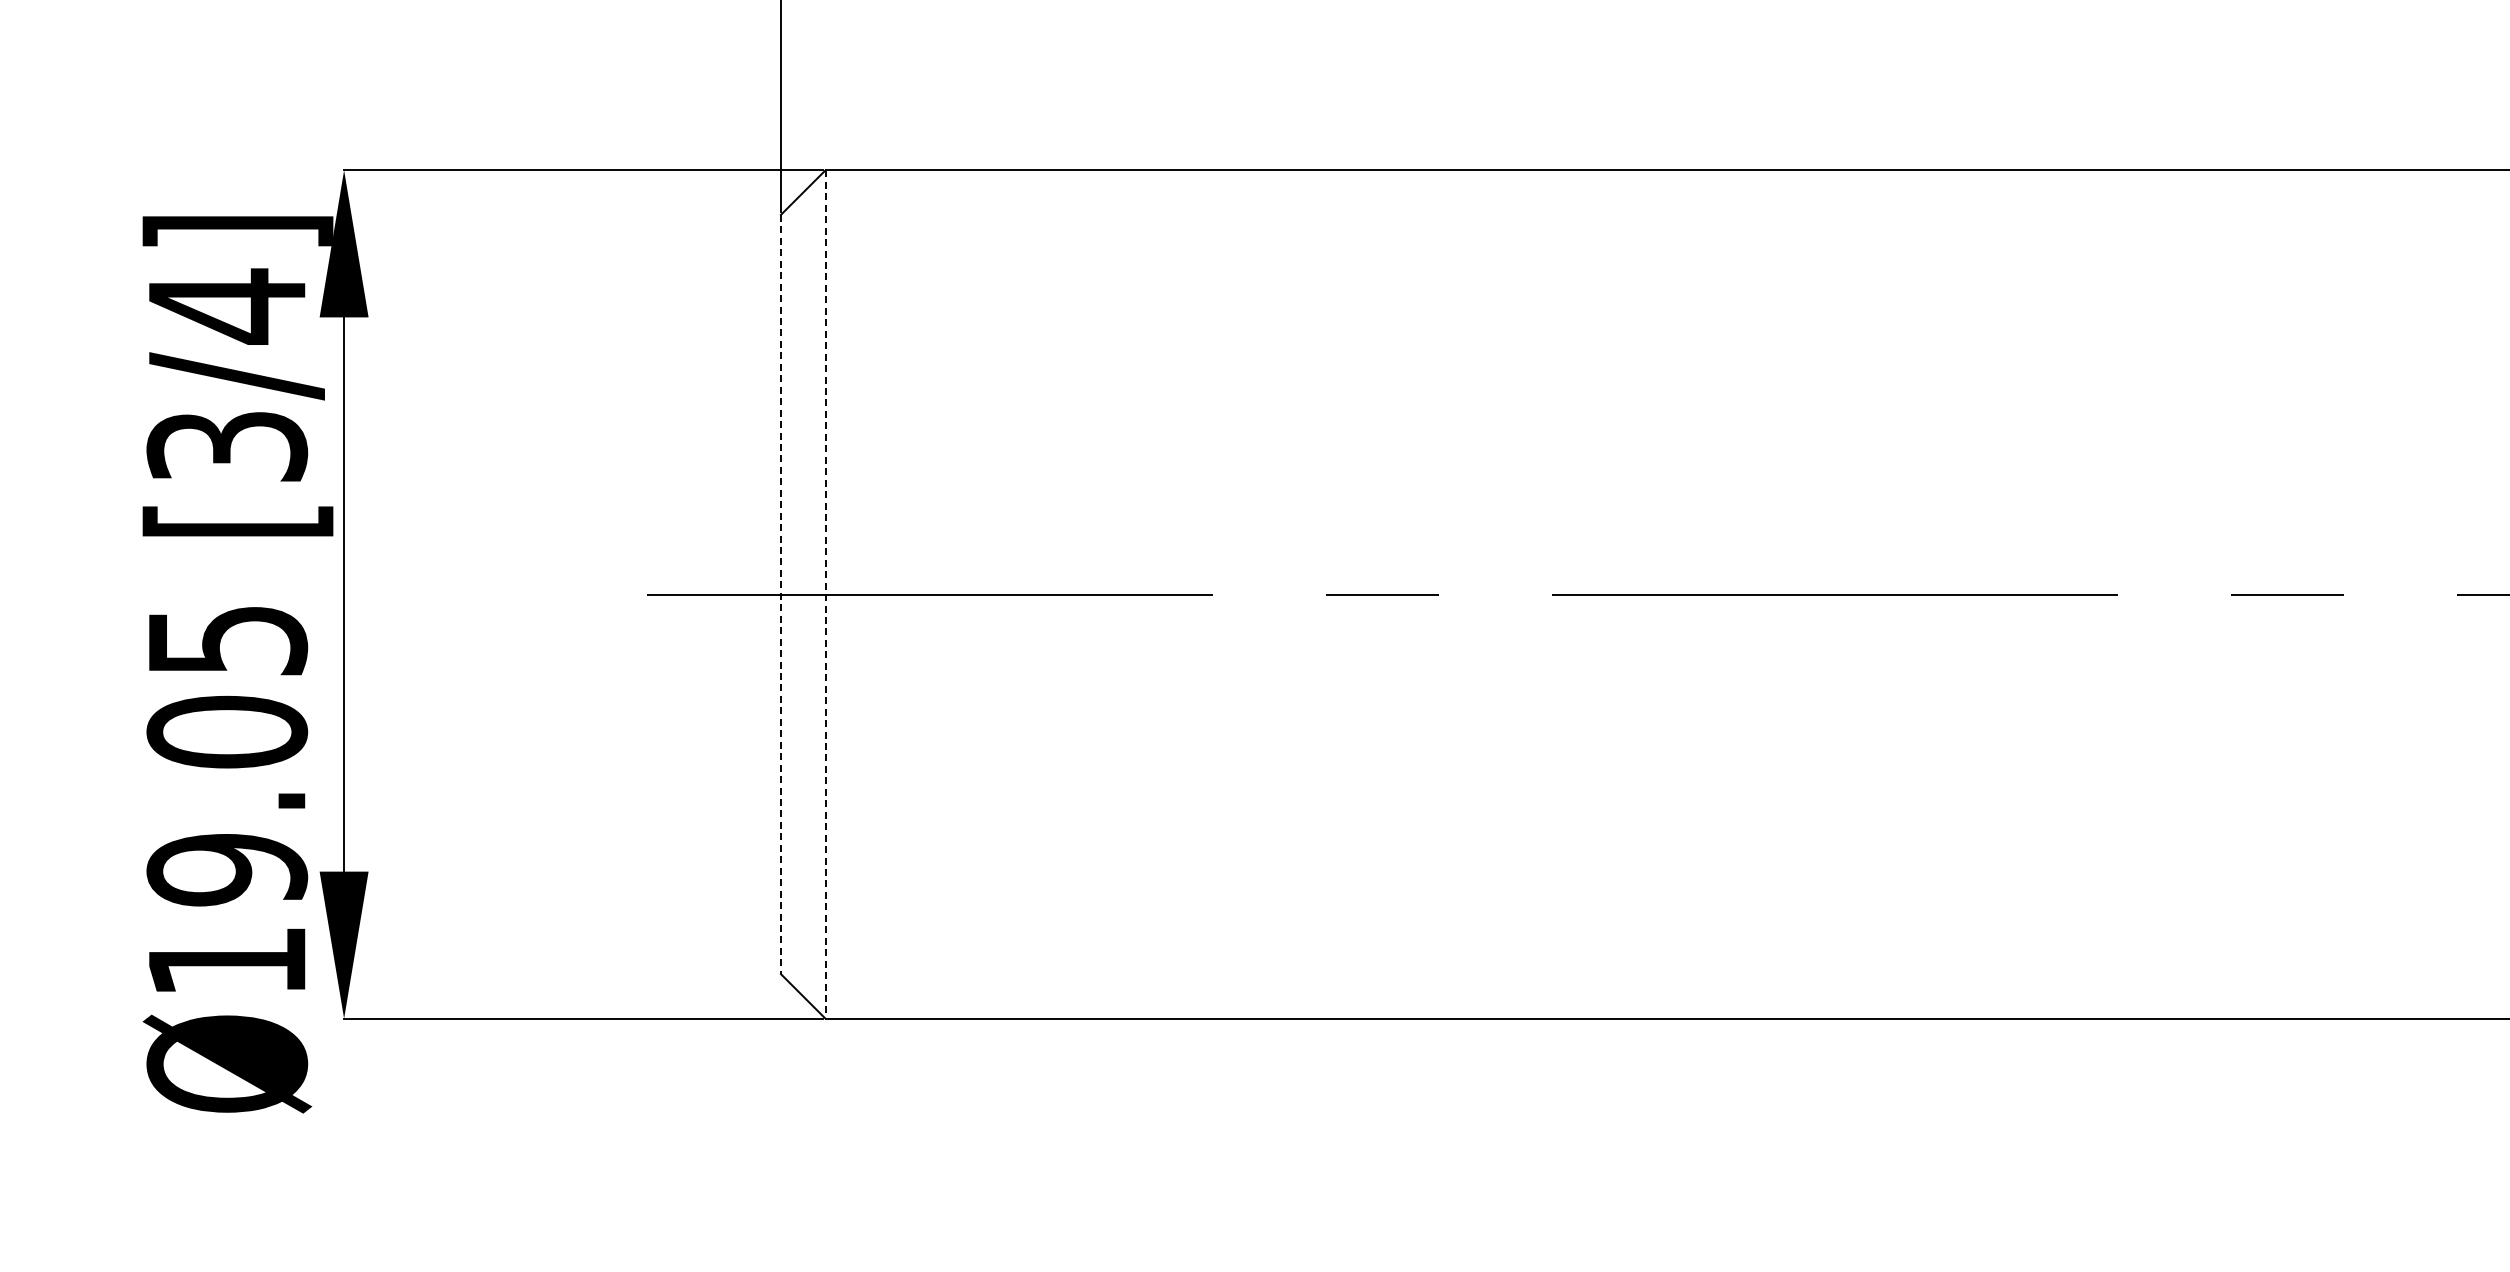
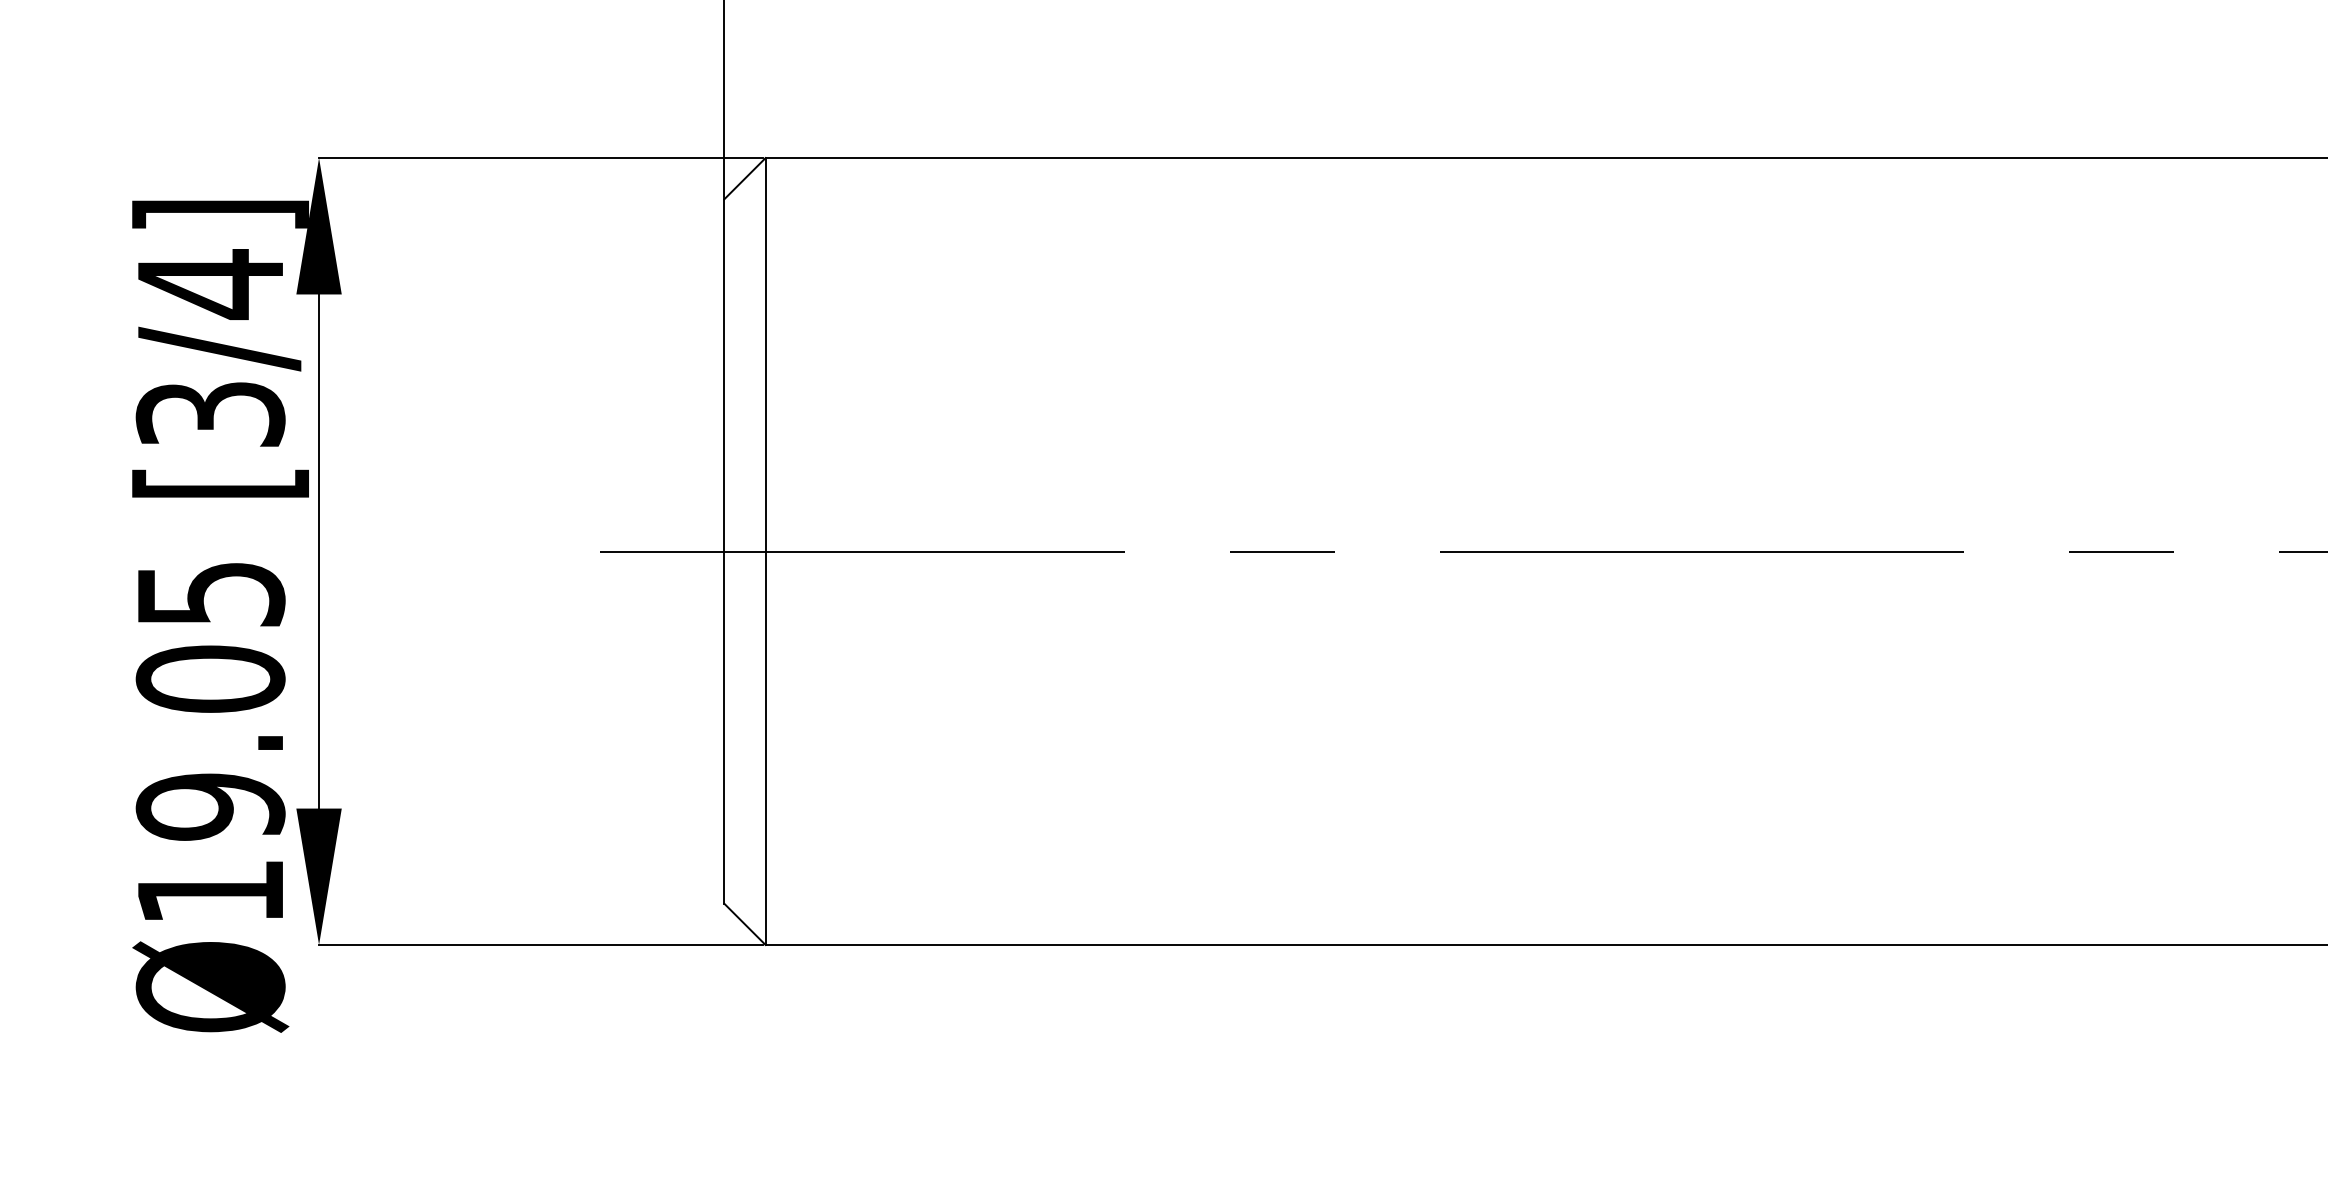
line: (780, 594) -> (723, 551), dashed -> solid
line: (825, 595) -> (765, 552), dashed -> solid

